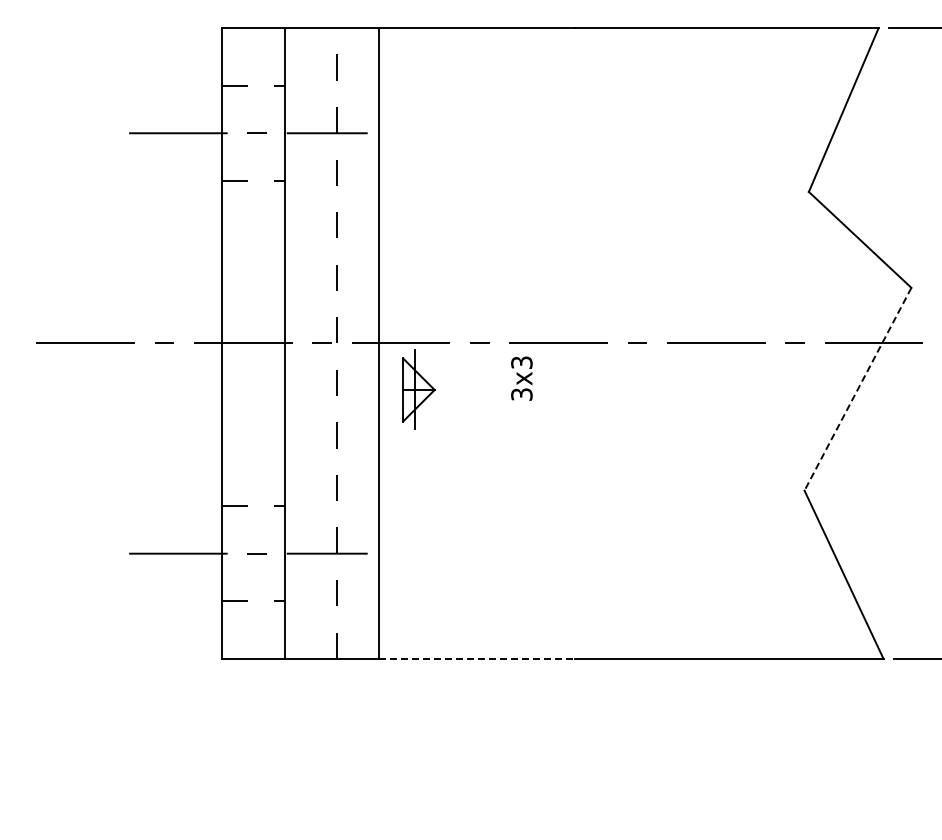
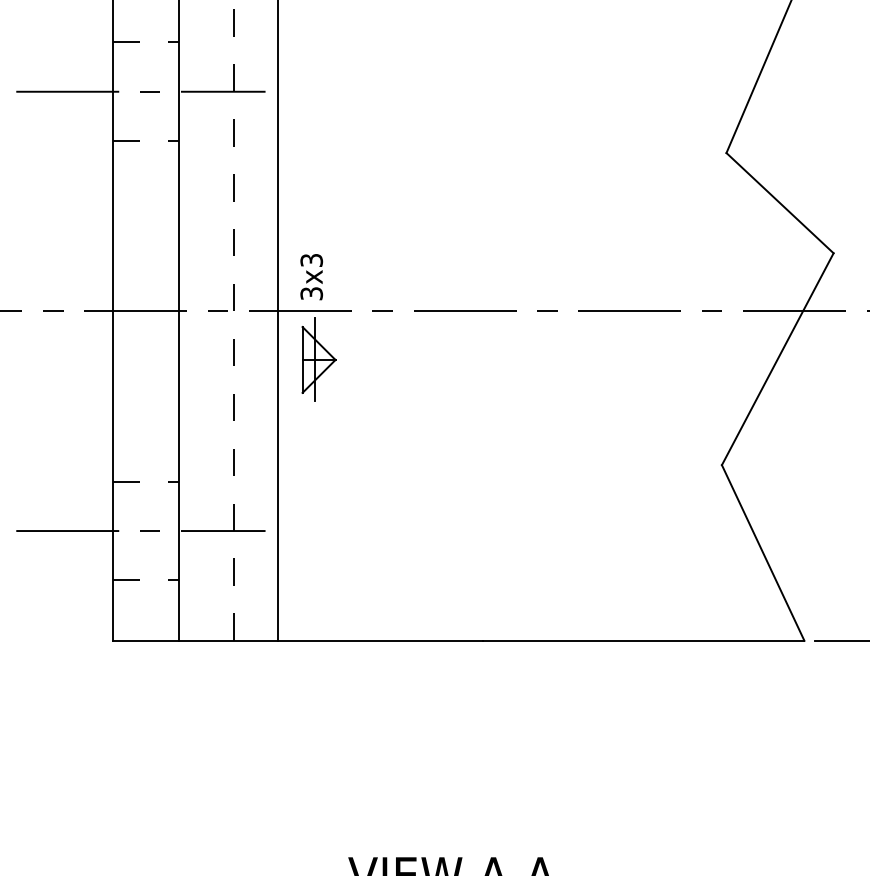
text: (521, 378) -> (311, 276), moved
line: (857, 389) -> (777, 359), dashed -> solid
line: (477, 658) -> (380, 640), dashed -> solid

